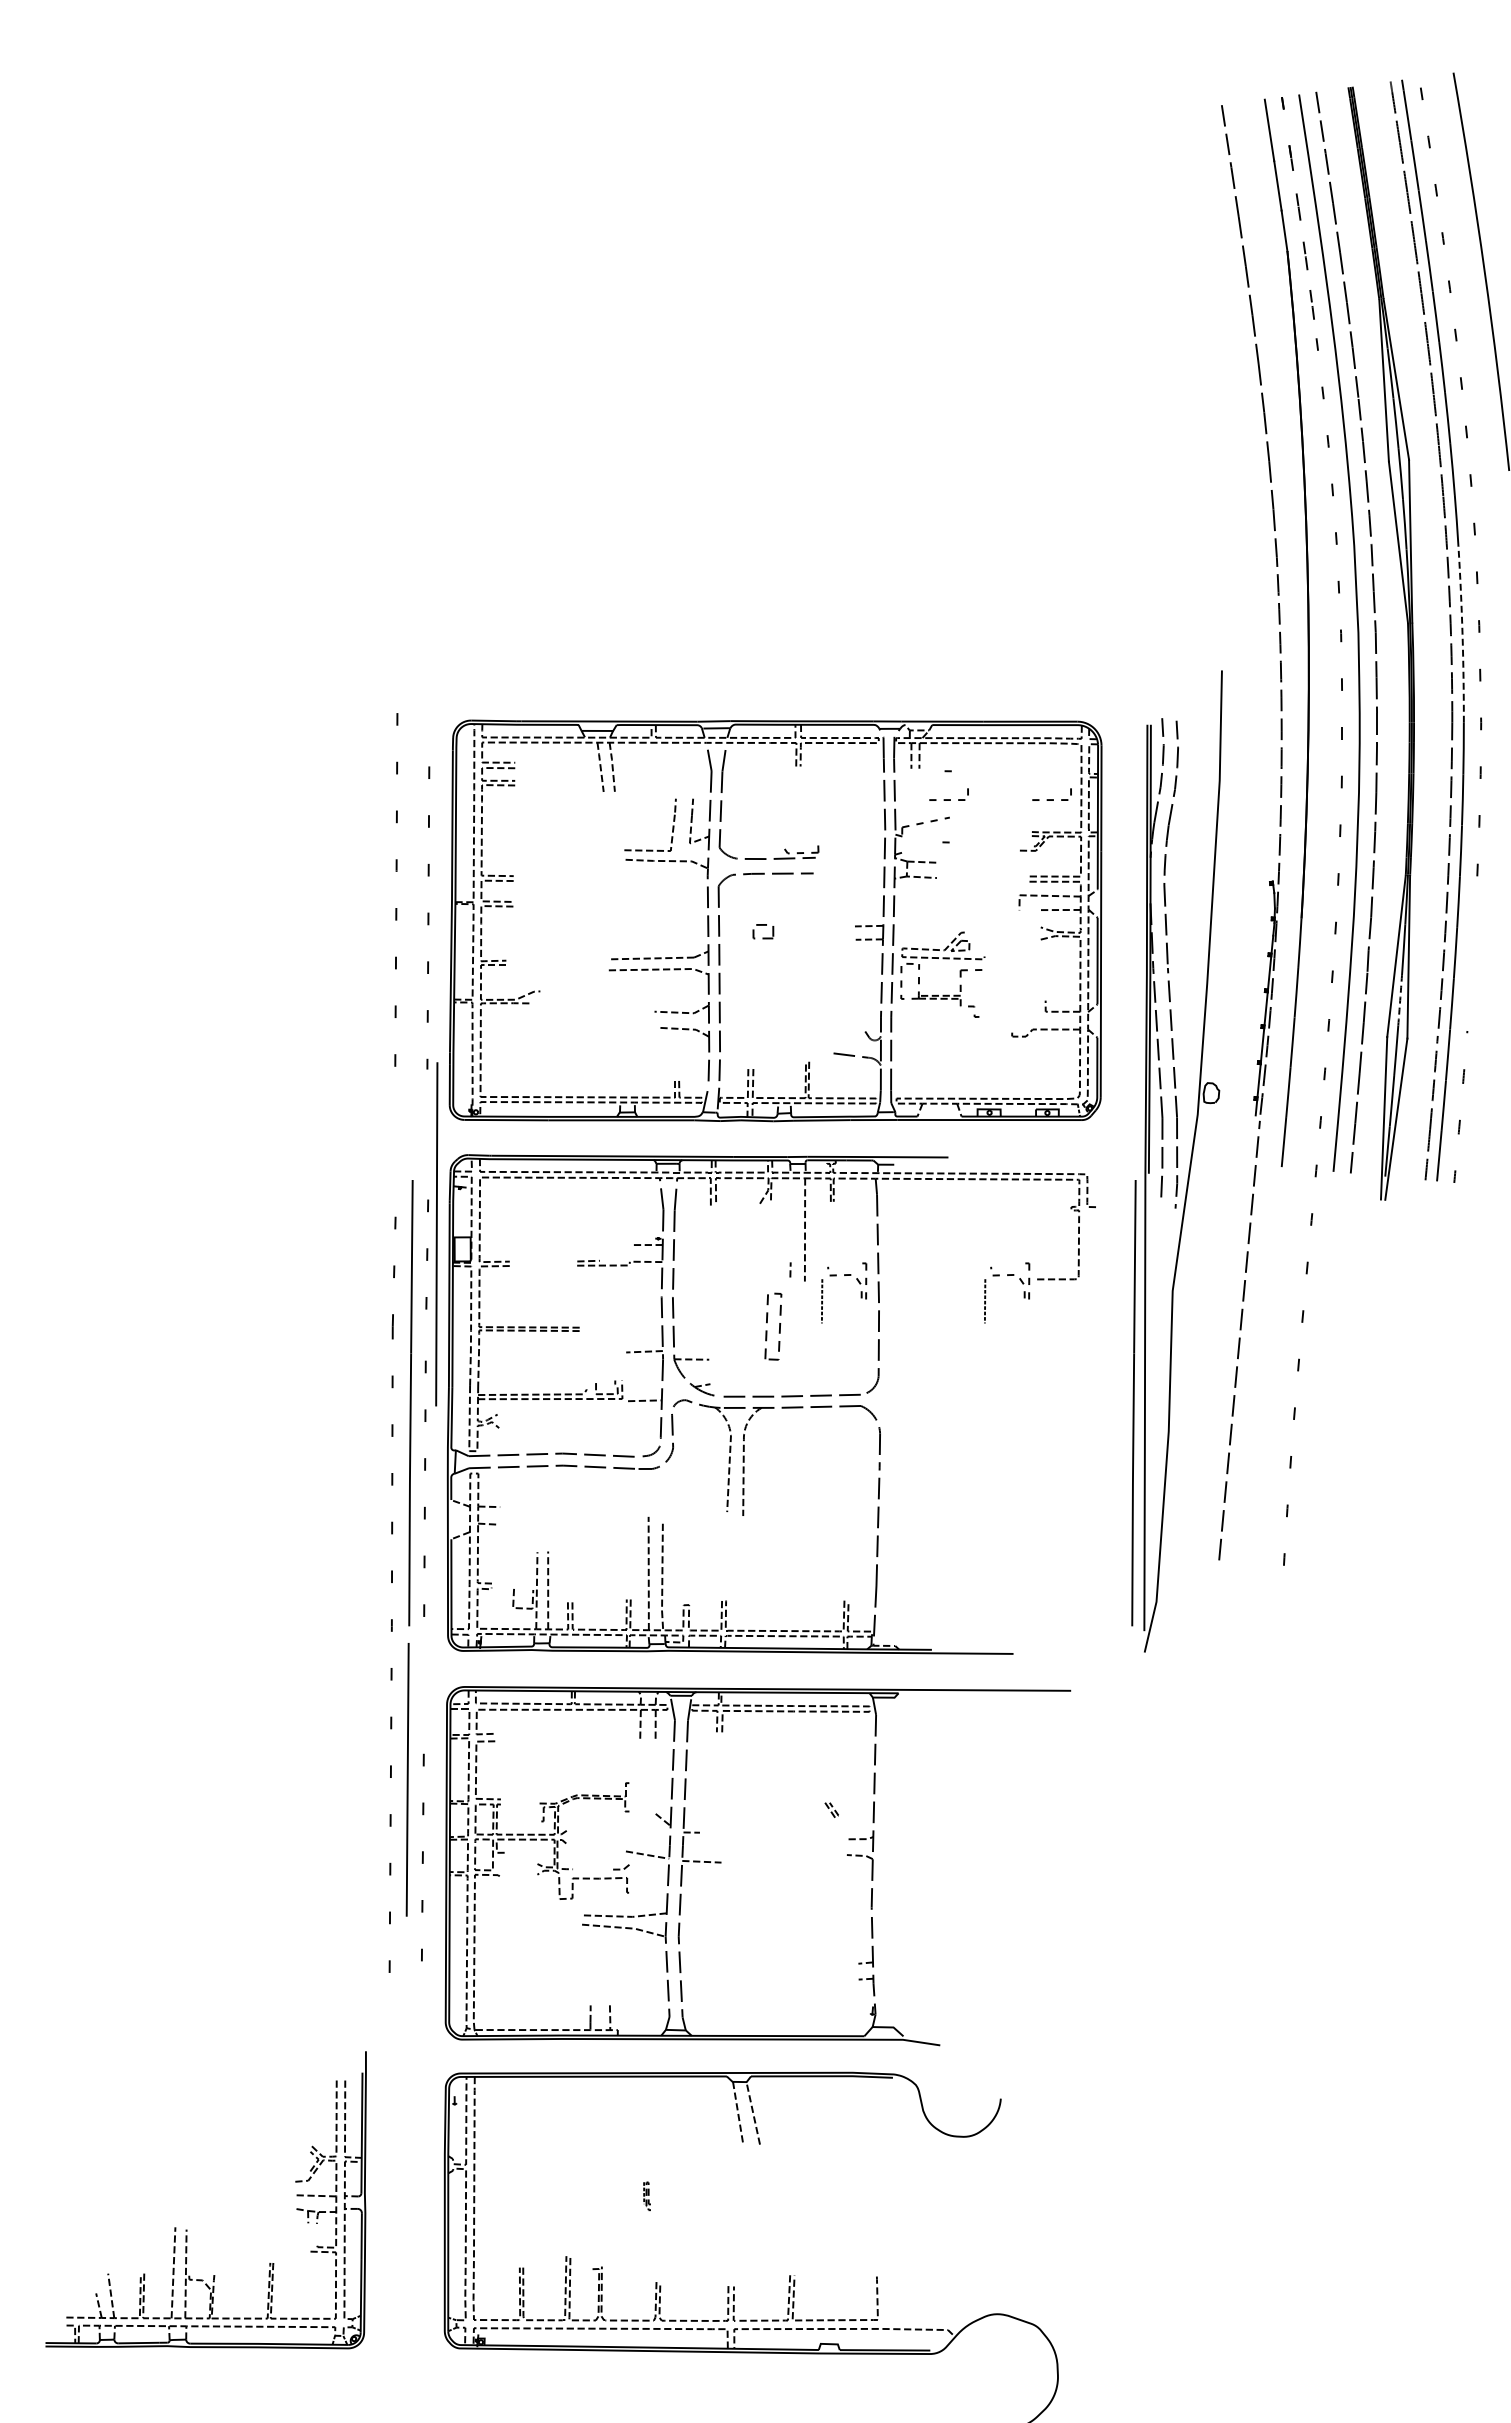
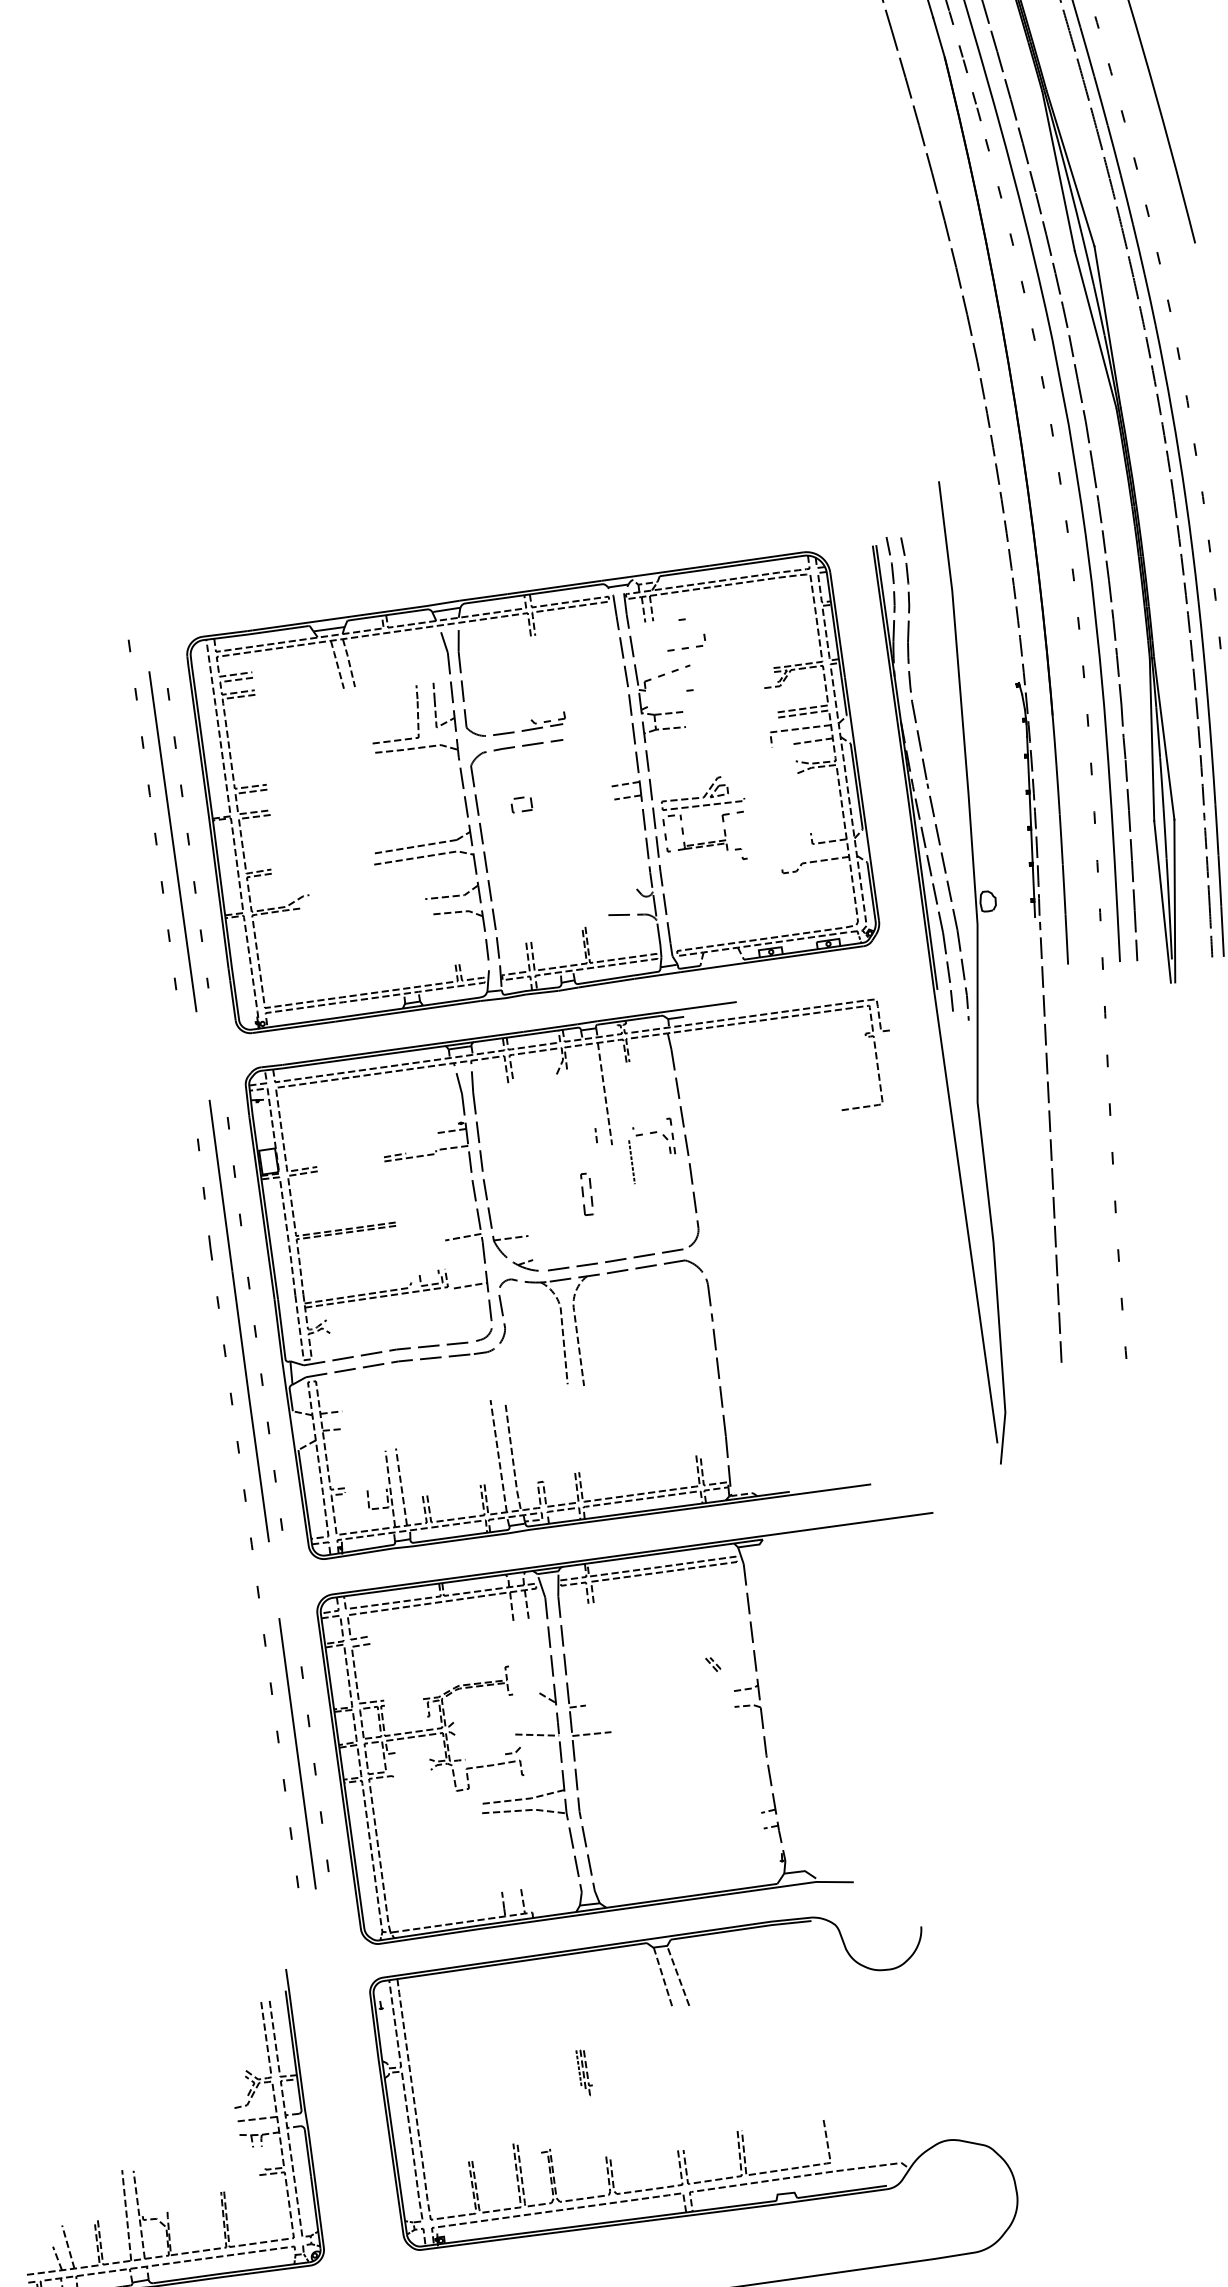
arc: (1462, 634) -> (1172, 411), dashed -> solid
line: (1051, 799) -> (788, 633), removed
arc: (1400, 1000) -> (1162, 782), dashed -> solid
line: (436, 1234) -> (172, 841), moved
part: (1023, 1292) -> (830, 1125), removed
part: (772, 1326) -> (586, 1194), size x0.62
line: (1133, 1403) -> (954, 1219), removed
line: (407, 1779) -> (297, 1753), moved
part: (647, 2196) -> (585, 2073), size x1.67

